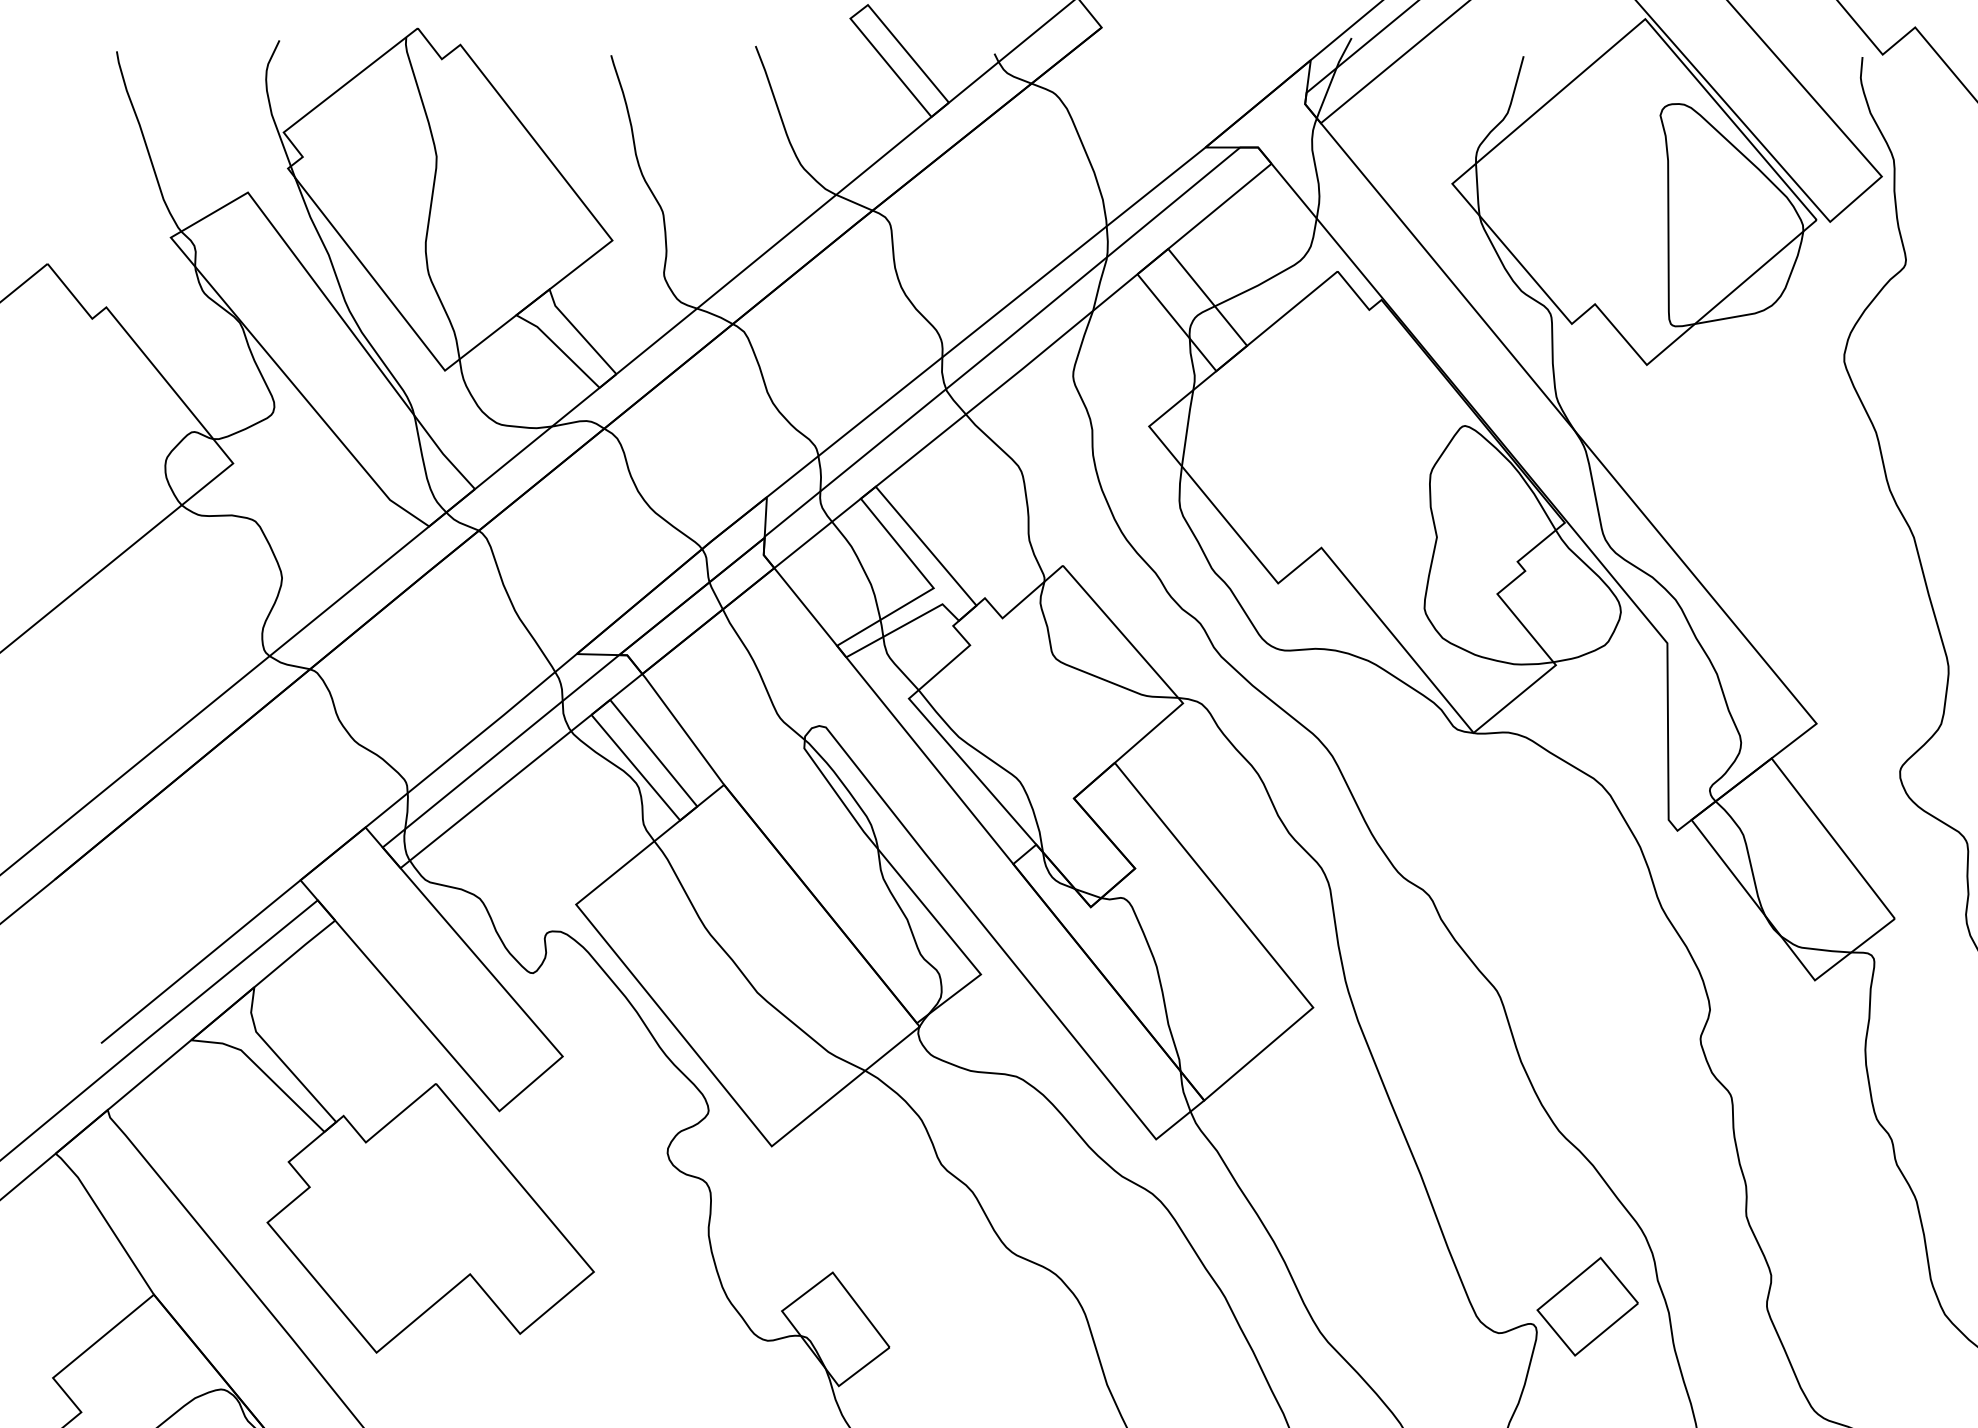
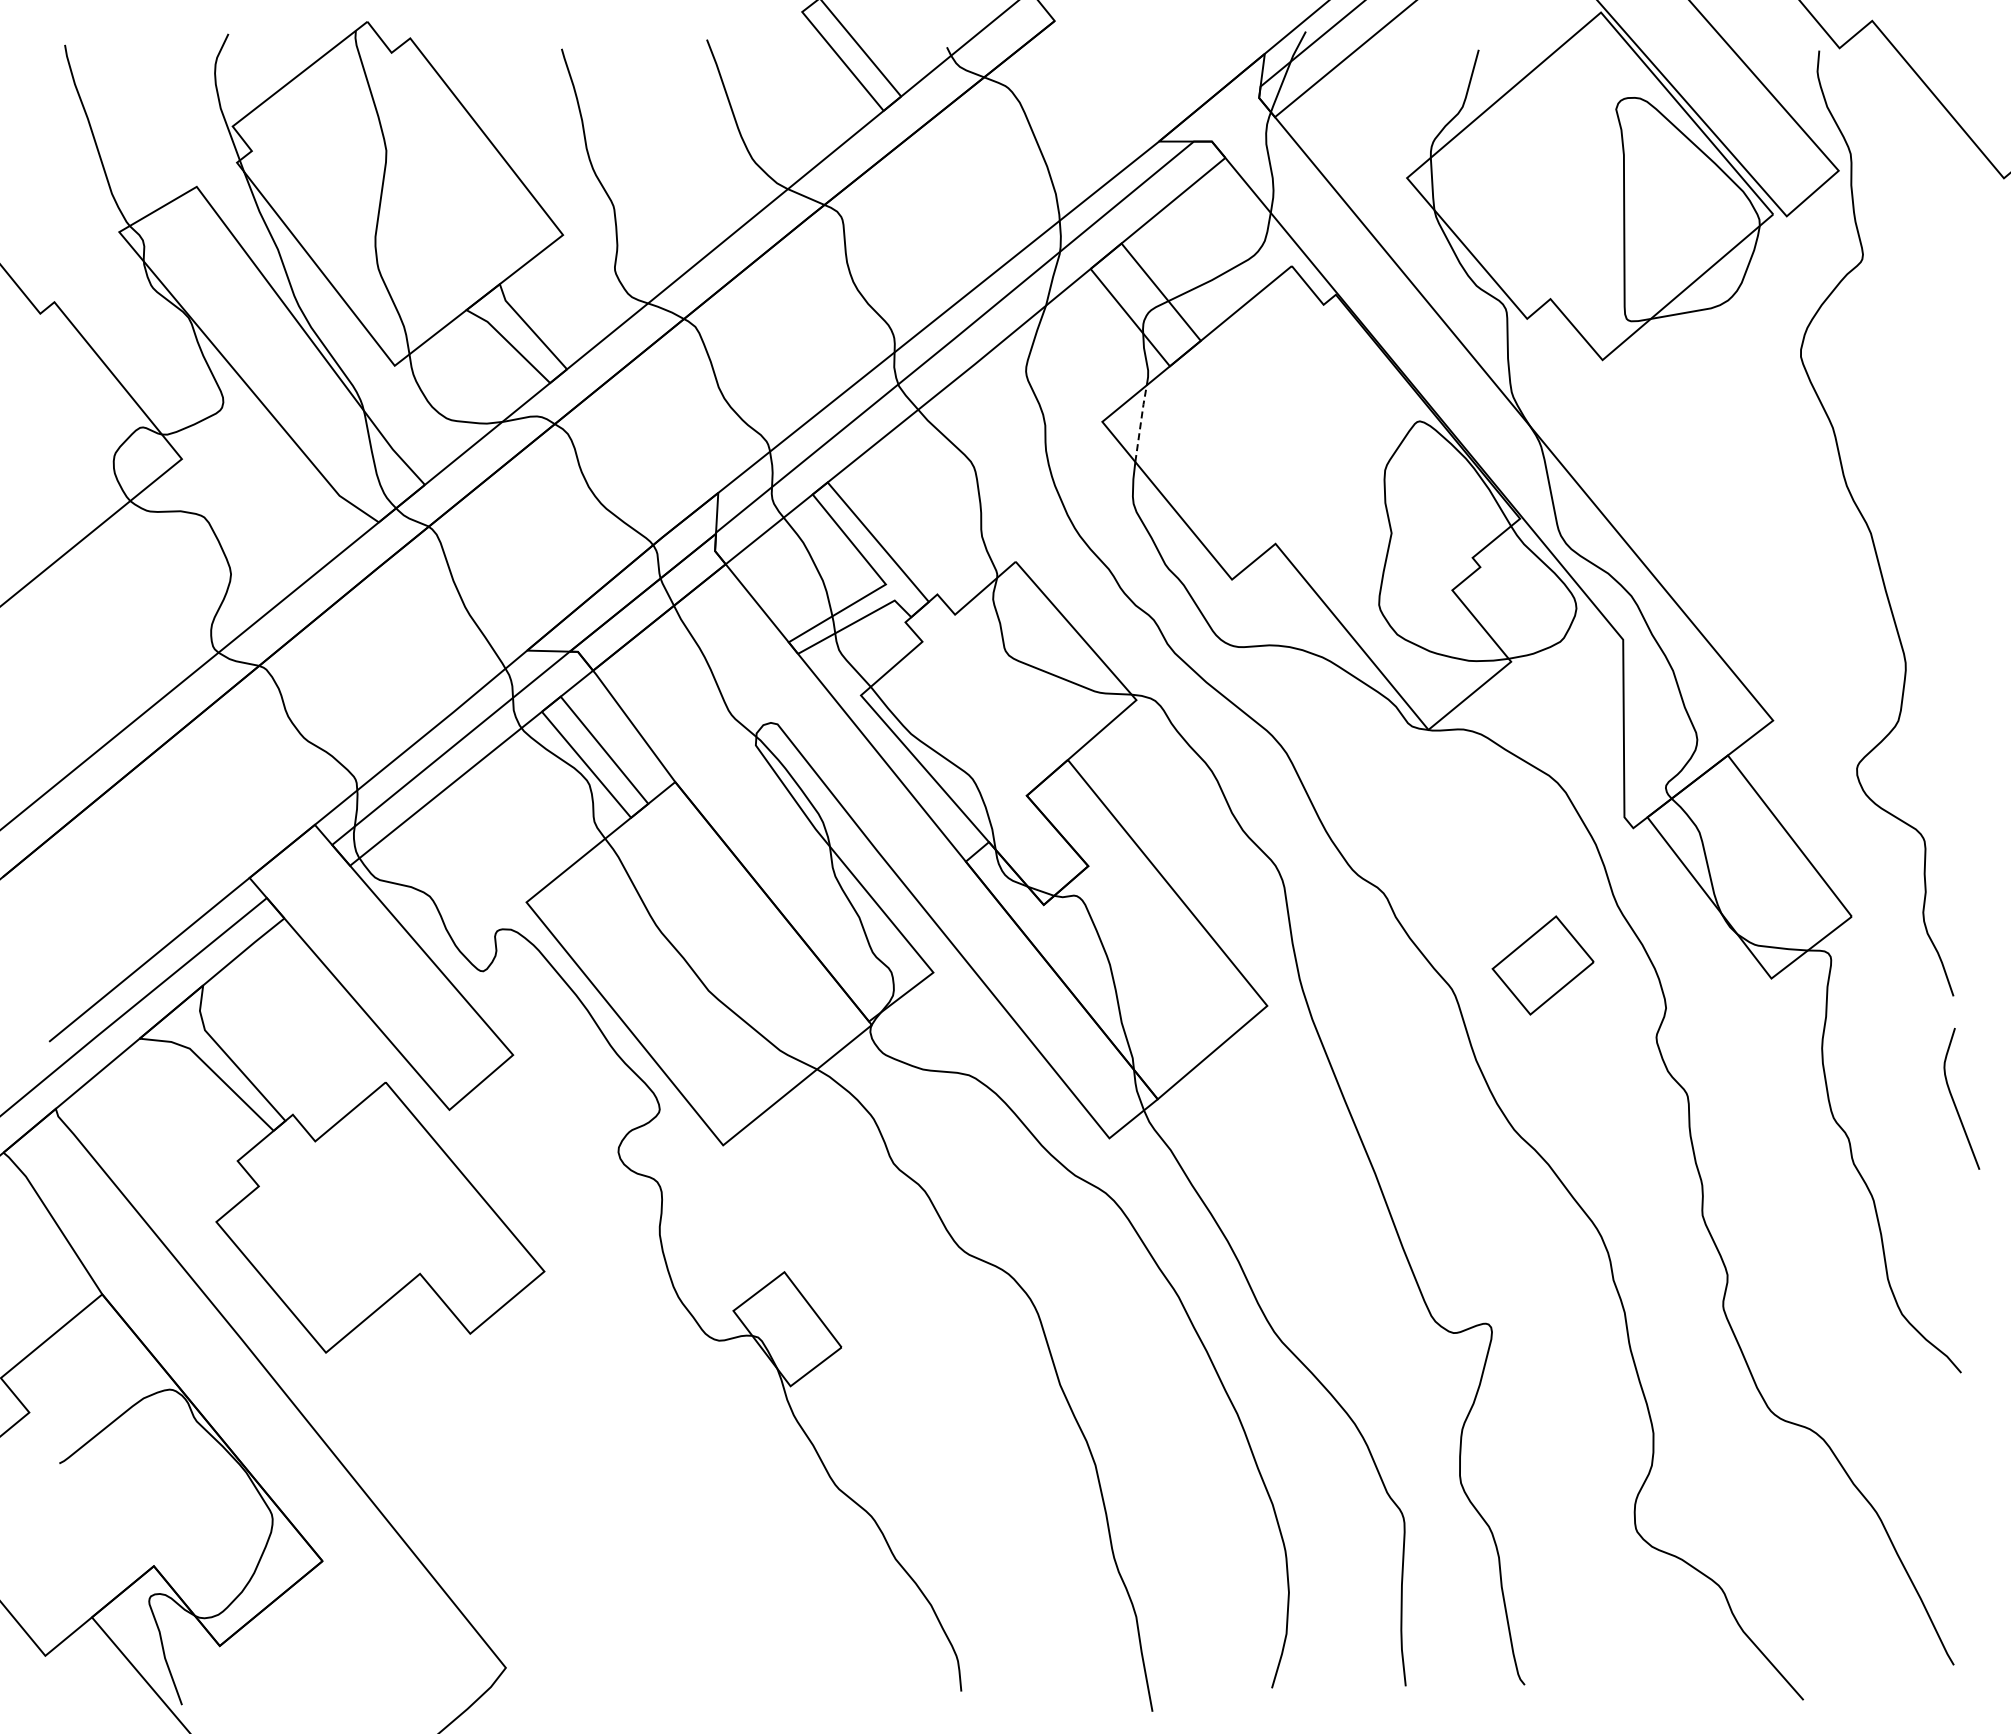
line: (1187, 427) -> (1140, 422), solid -> dashed
part: (1587, 1306) -> (1542, 965), moved

